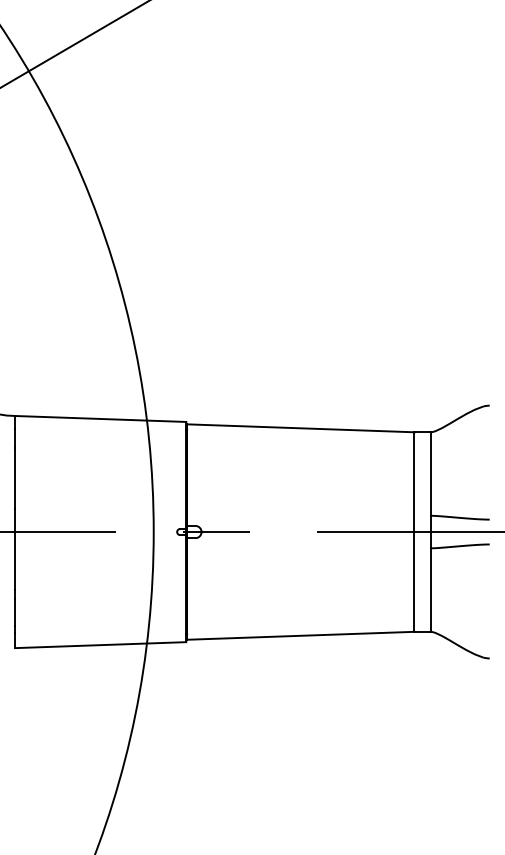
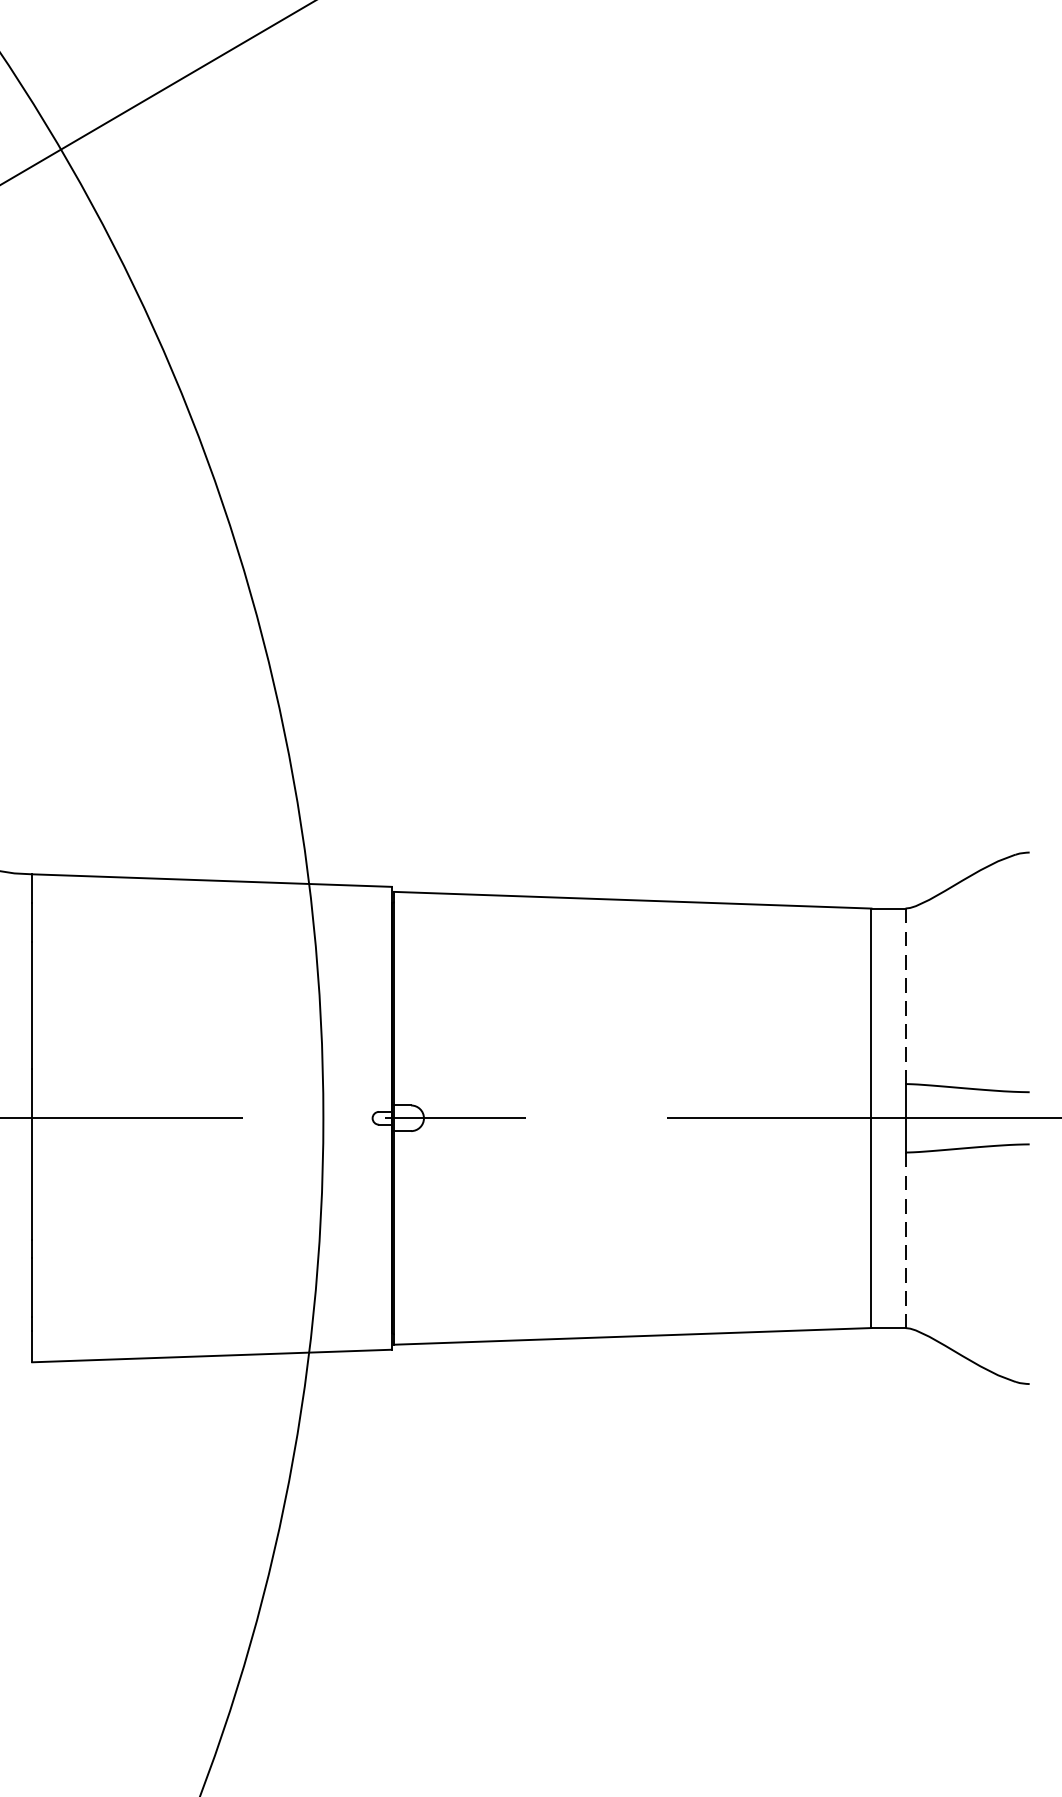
line: (430, 474) -> (905, 997), solid -> dashed
line: (430, 590) -> (905, 1241), solid -> dashed

